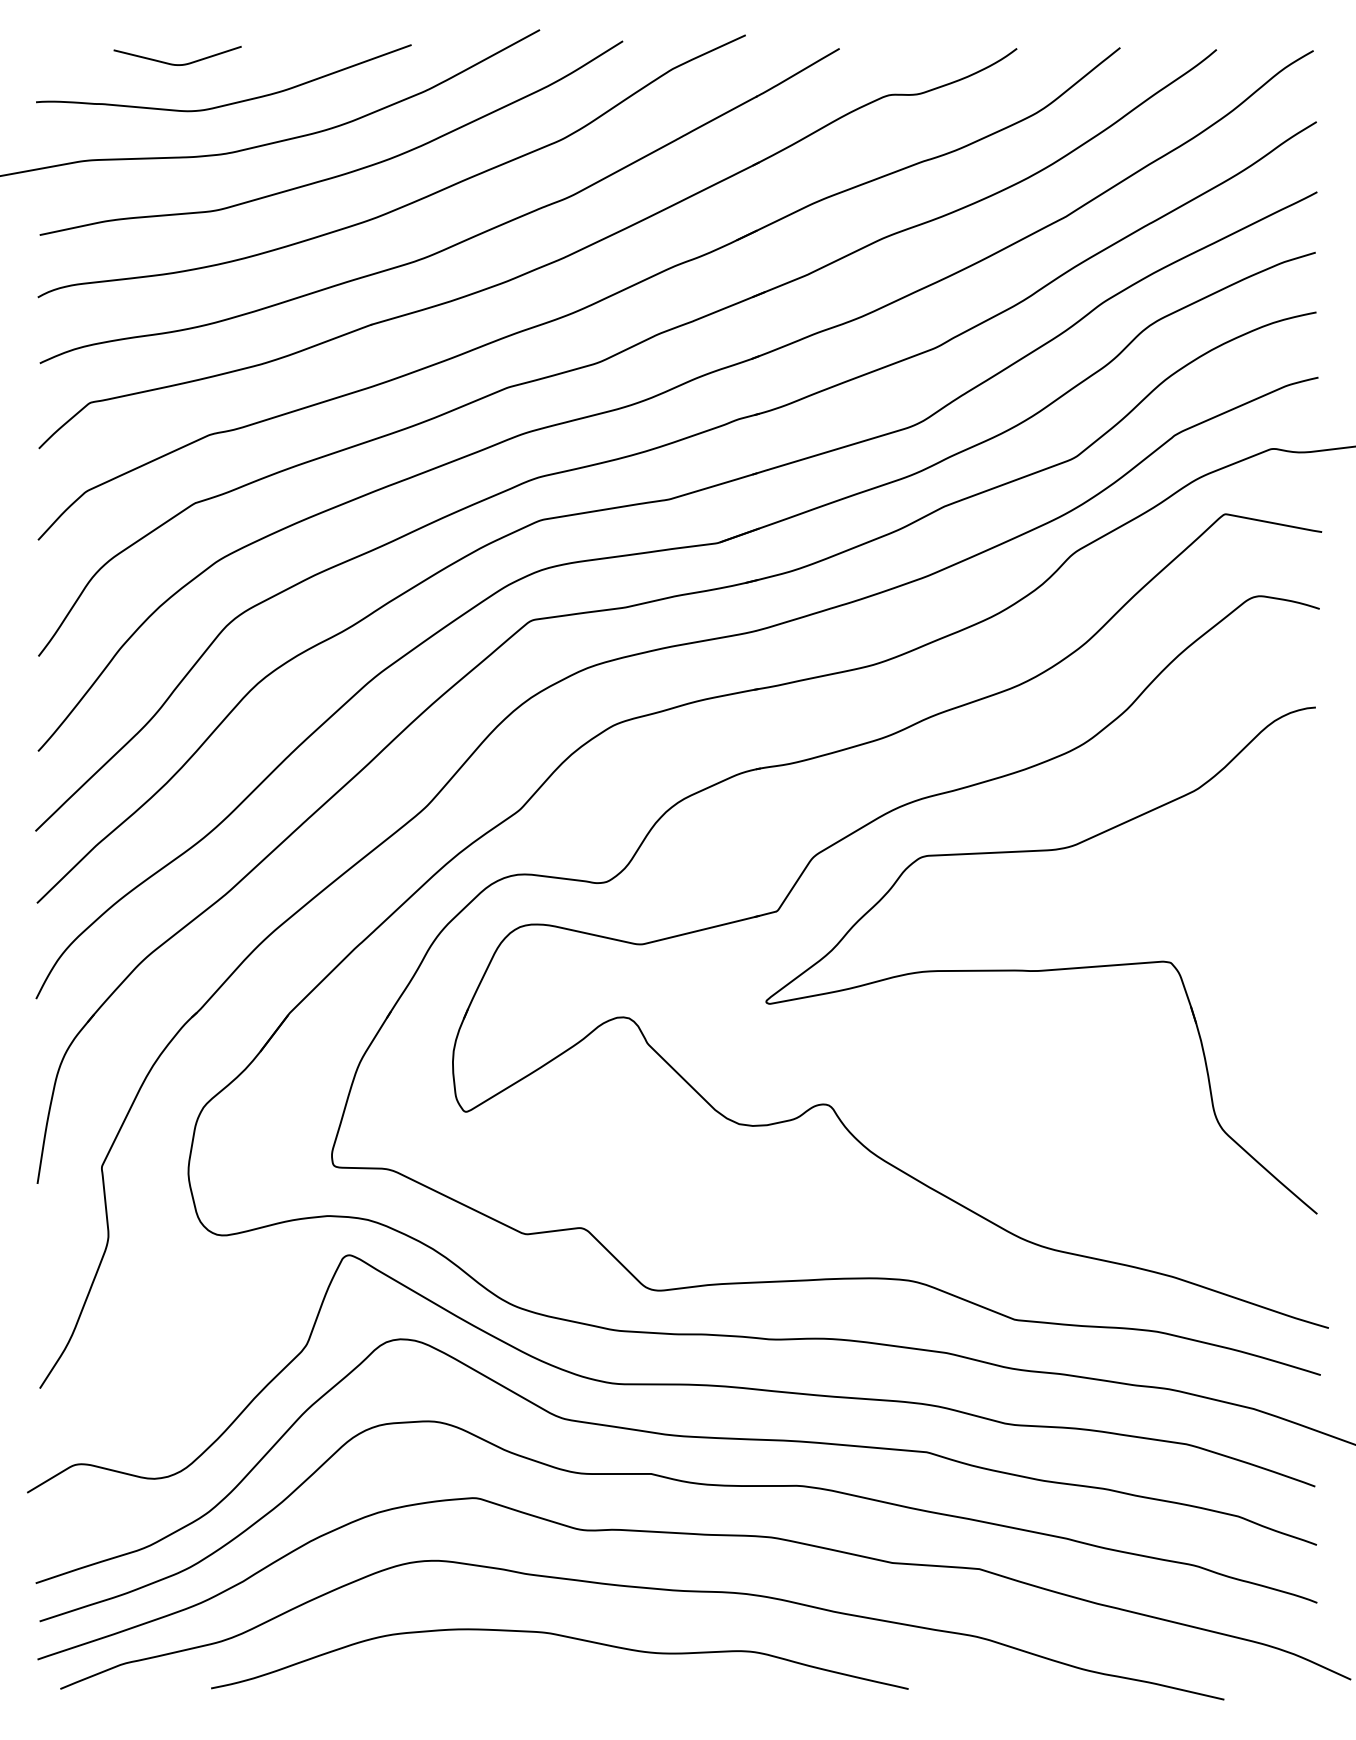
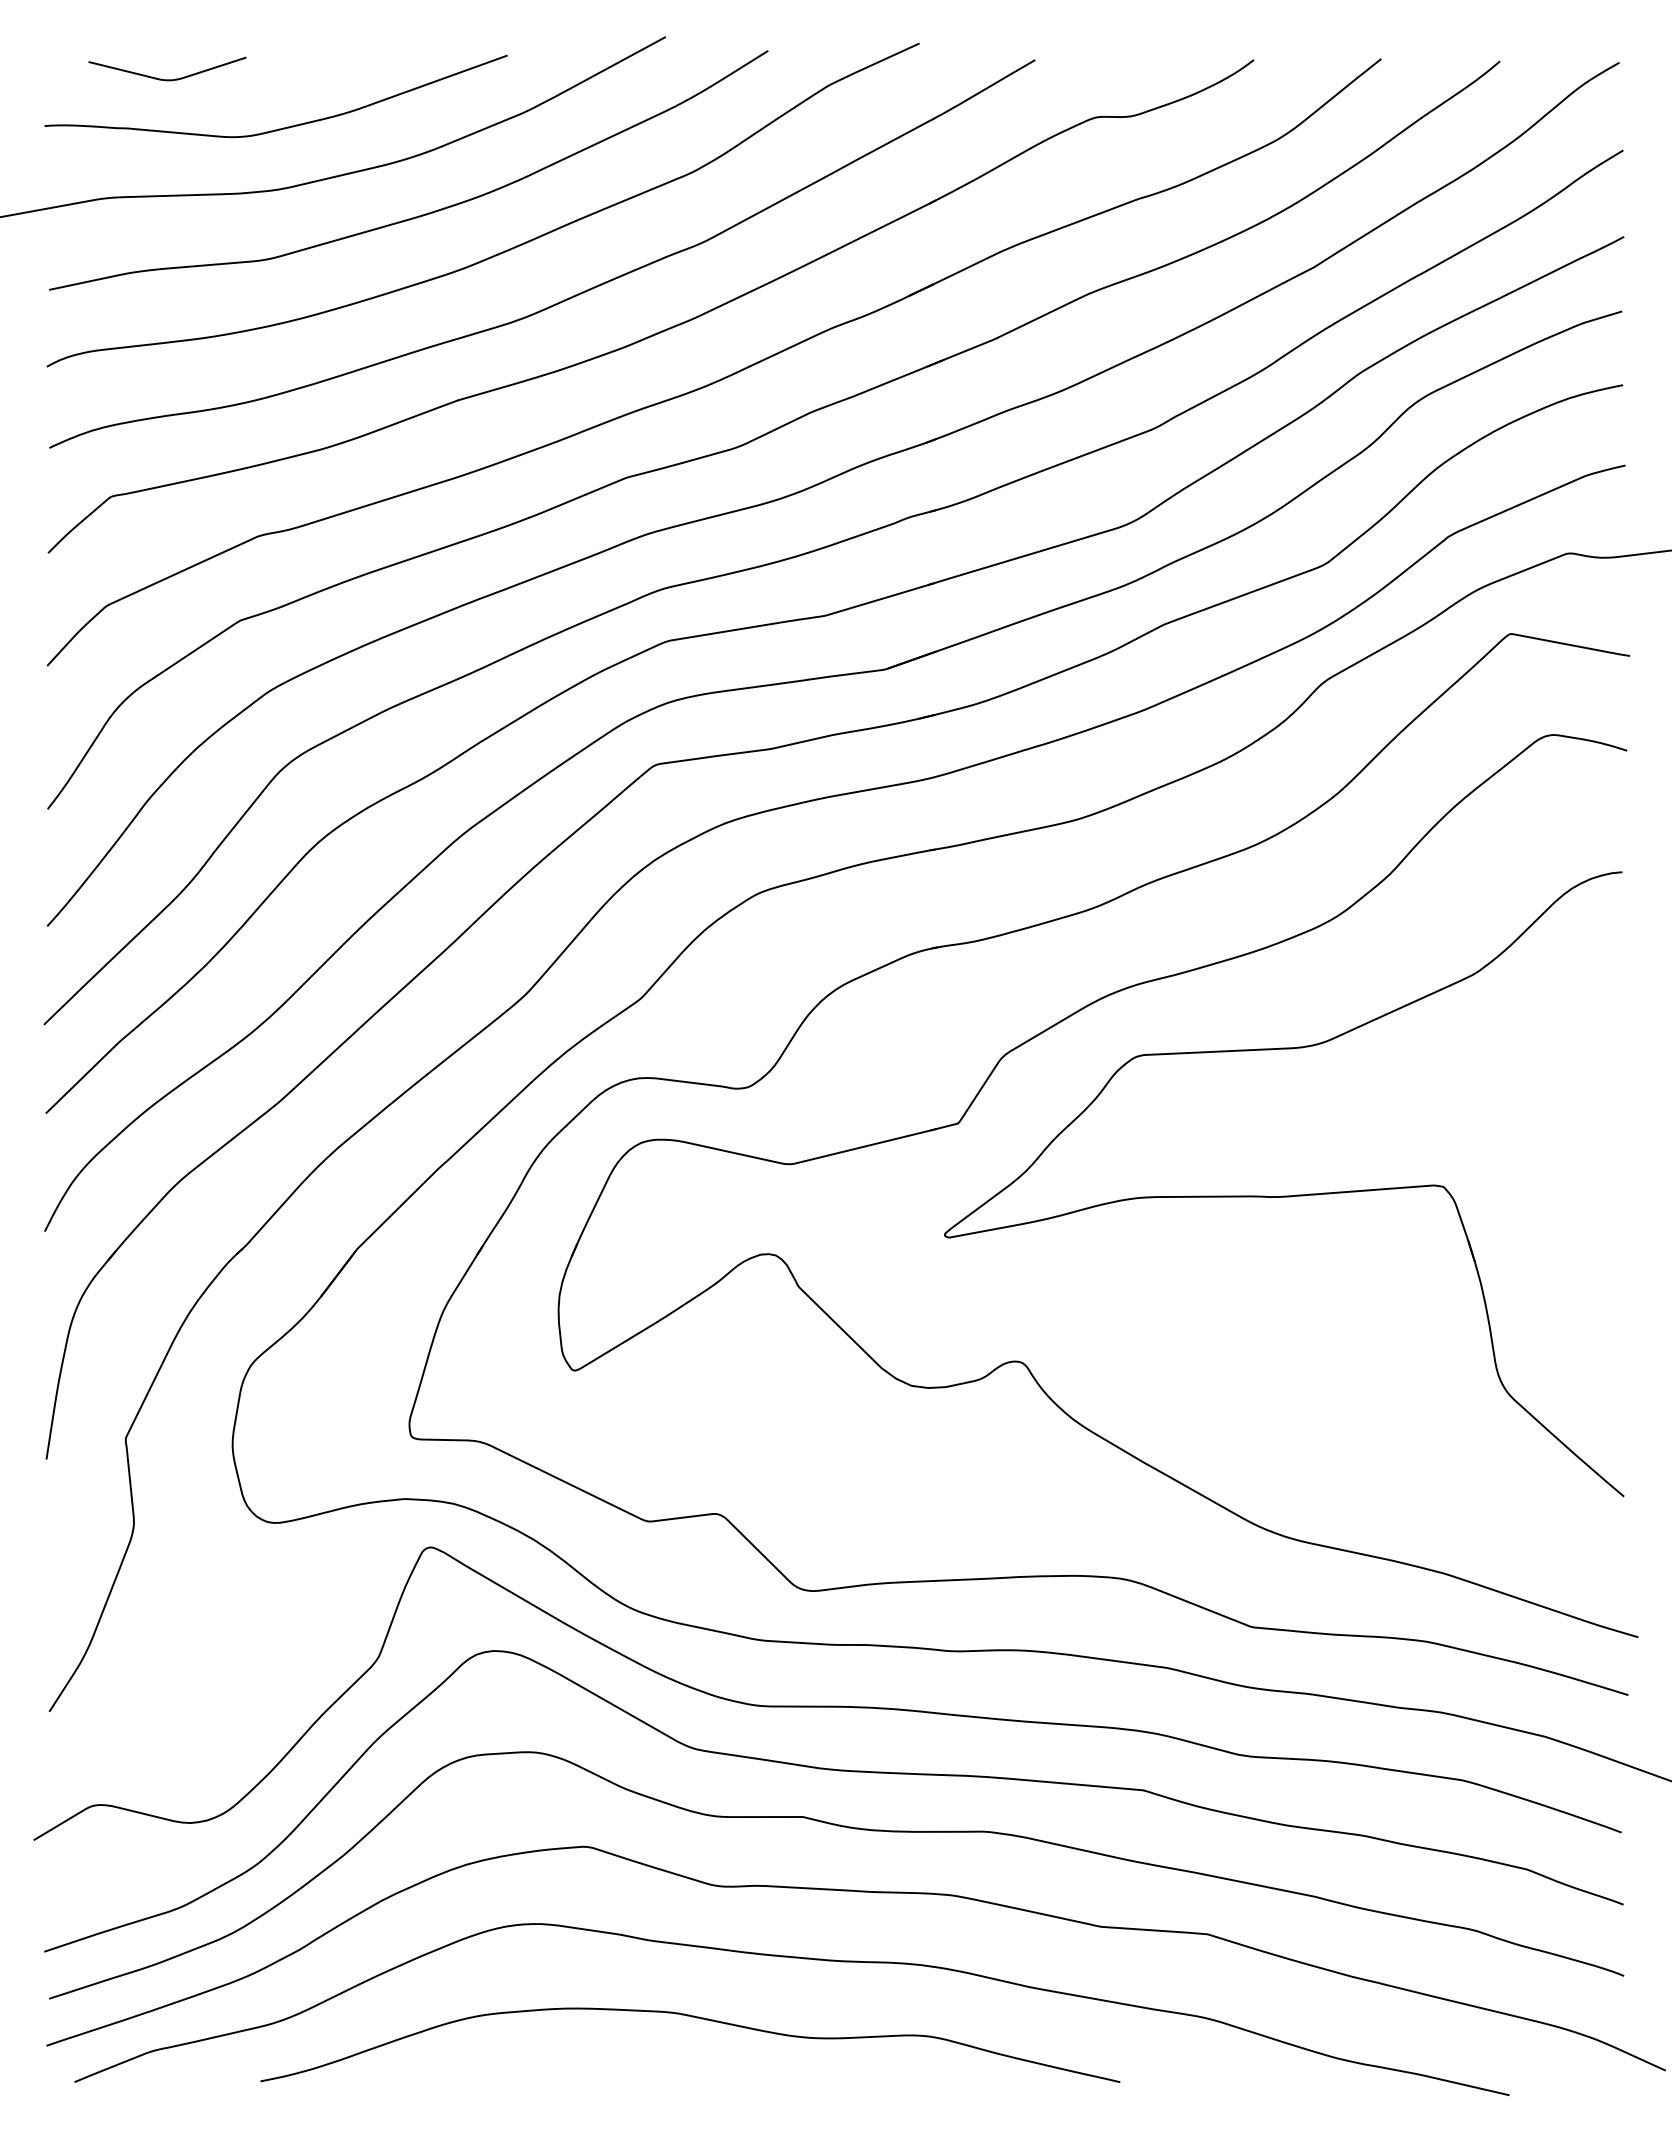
curve: (173, 63) -> (162, 78), moved

